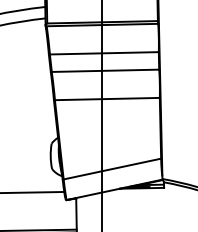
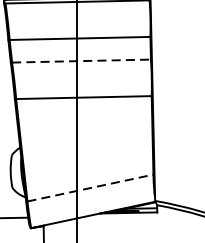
line: (105, 70) -> (81, 60), solid -> dashed
line: (112, 169) -> (90, 188), solid -> dashed

